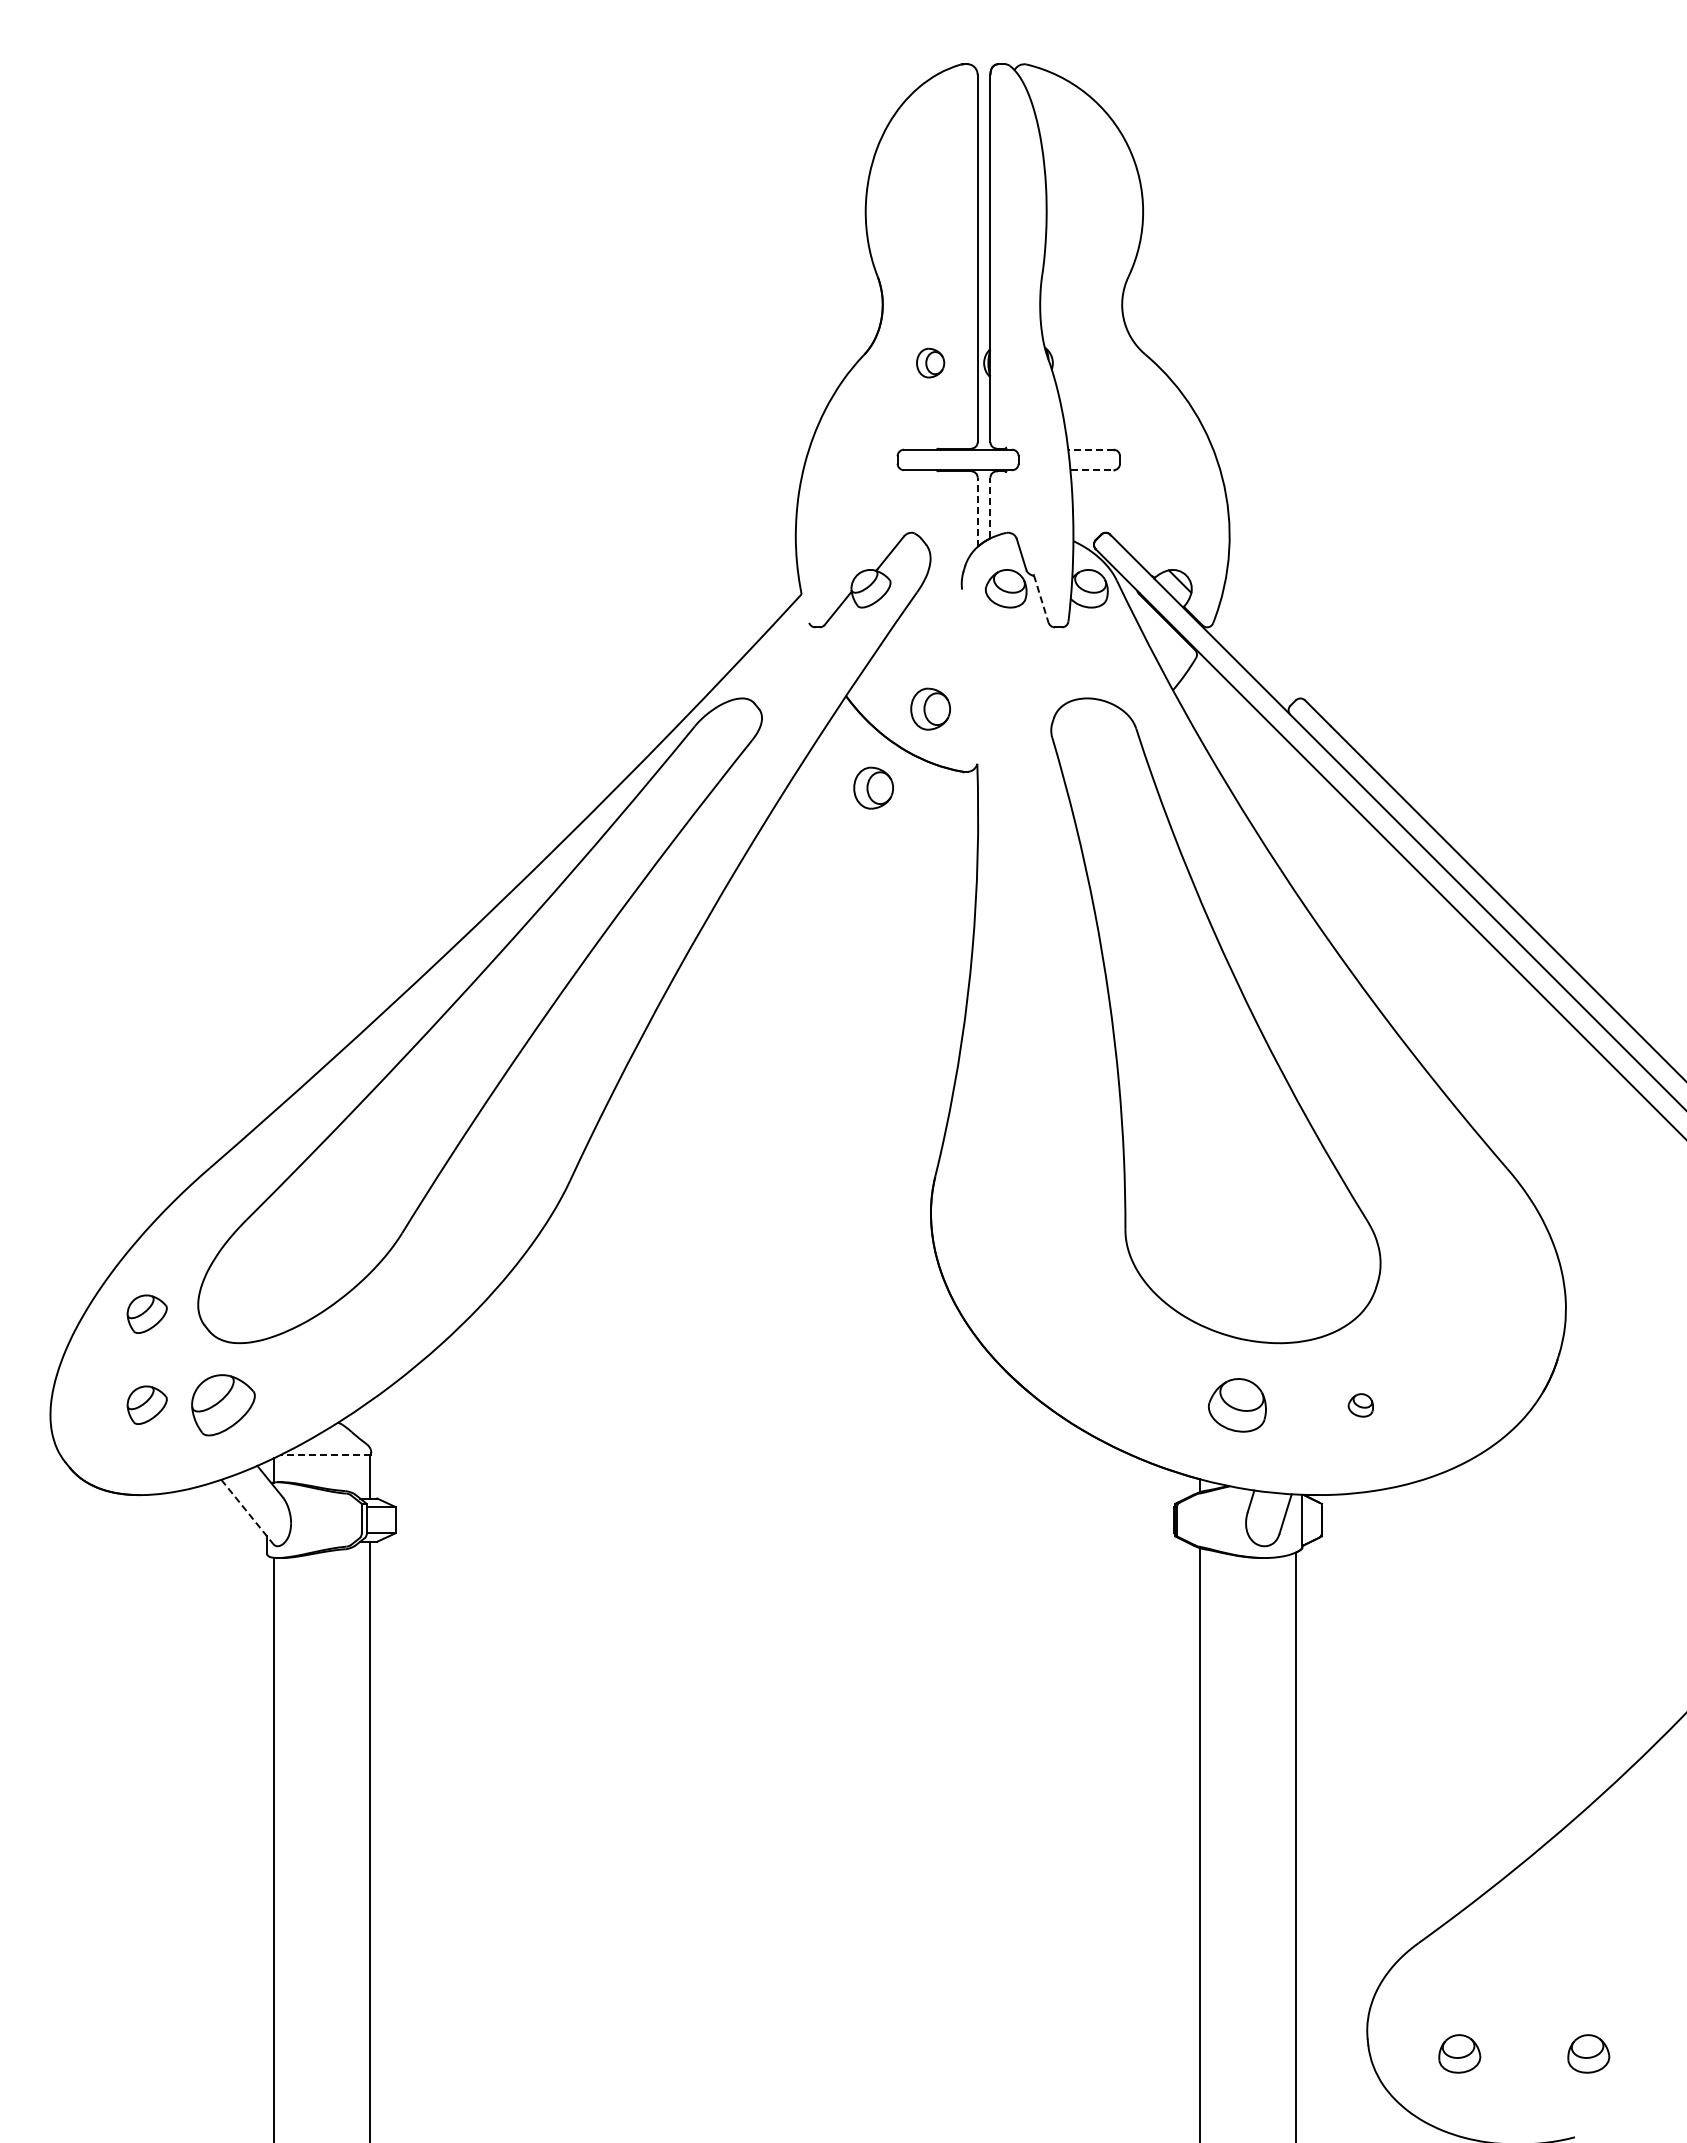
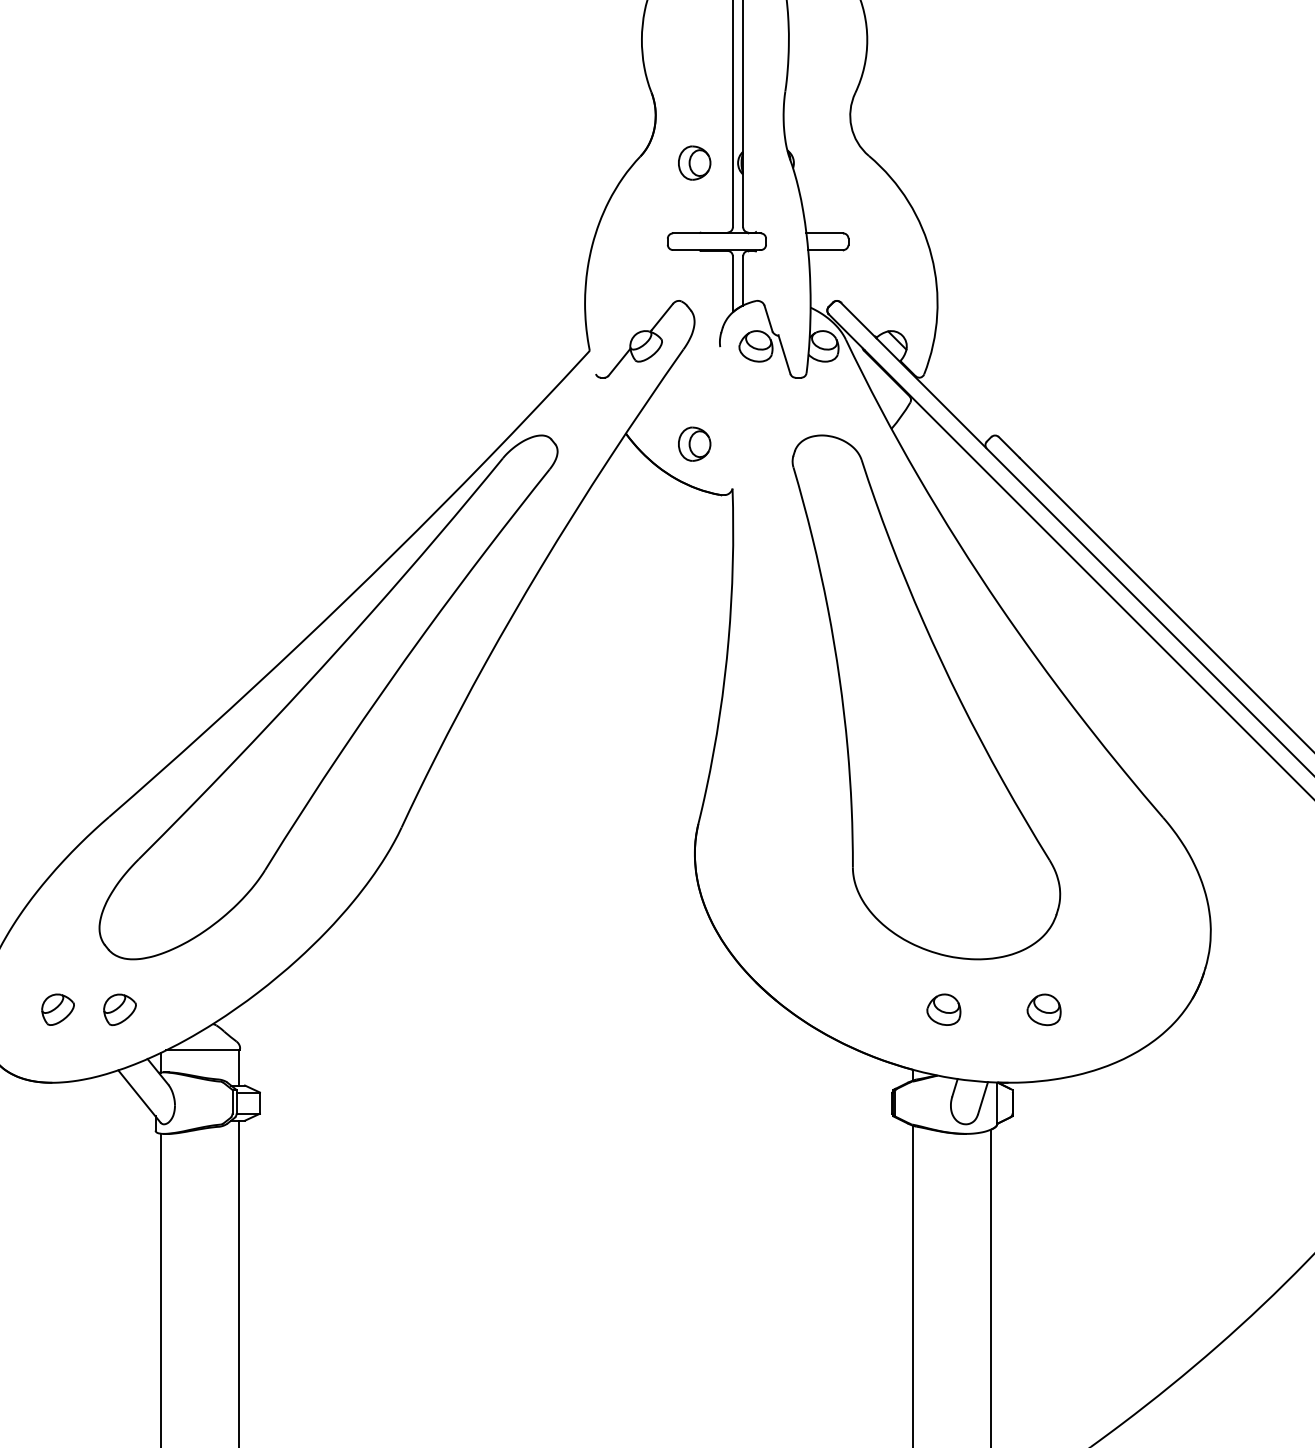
part: (930, 362) -> (694, 162), size x1.43
line: (1090, 449) -> (824, 233), dashed -> solid
line: (1092, 470) -> (826, 250), dashed -> solid
line: (990, 507) -> (743, 280), dashed -> solid
line: (977, 512) -> (732, 284), dashed -> solid
line: (1041, 599) -> (784, 355), dashed -> solid
part: (873, 787) -> (648, 507), removed
part: (146, 1313) -> (57, 935), removed
part: (1237, 1404) -> (943, 1009), size x0.71
part: (223, 1405) -> (120, 1009), size x0.62
part: (1360, 1405) -> (1043, 1009), size x1.67
line: (325, 1455) -> (202, 1050), dashed -> solid
line: (247, 1512) -> (139, 1096), dashed -> solid

